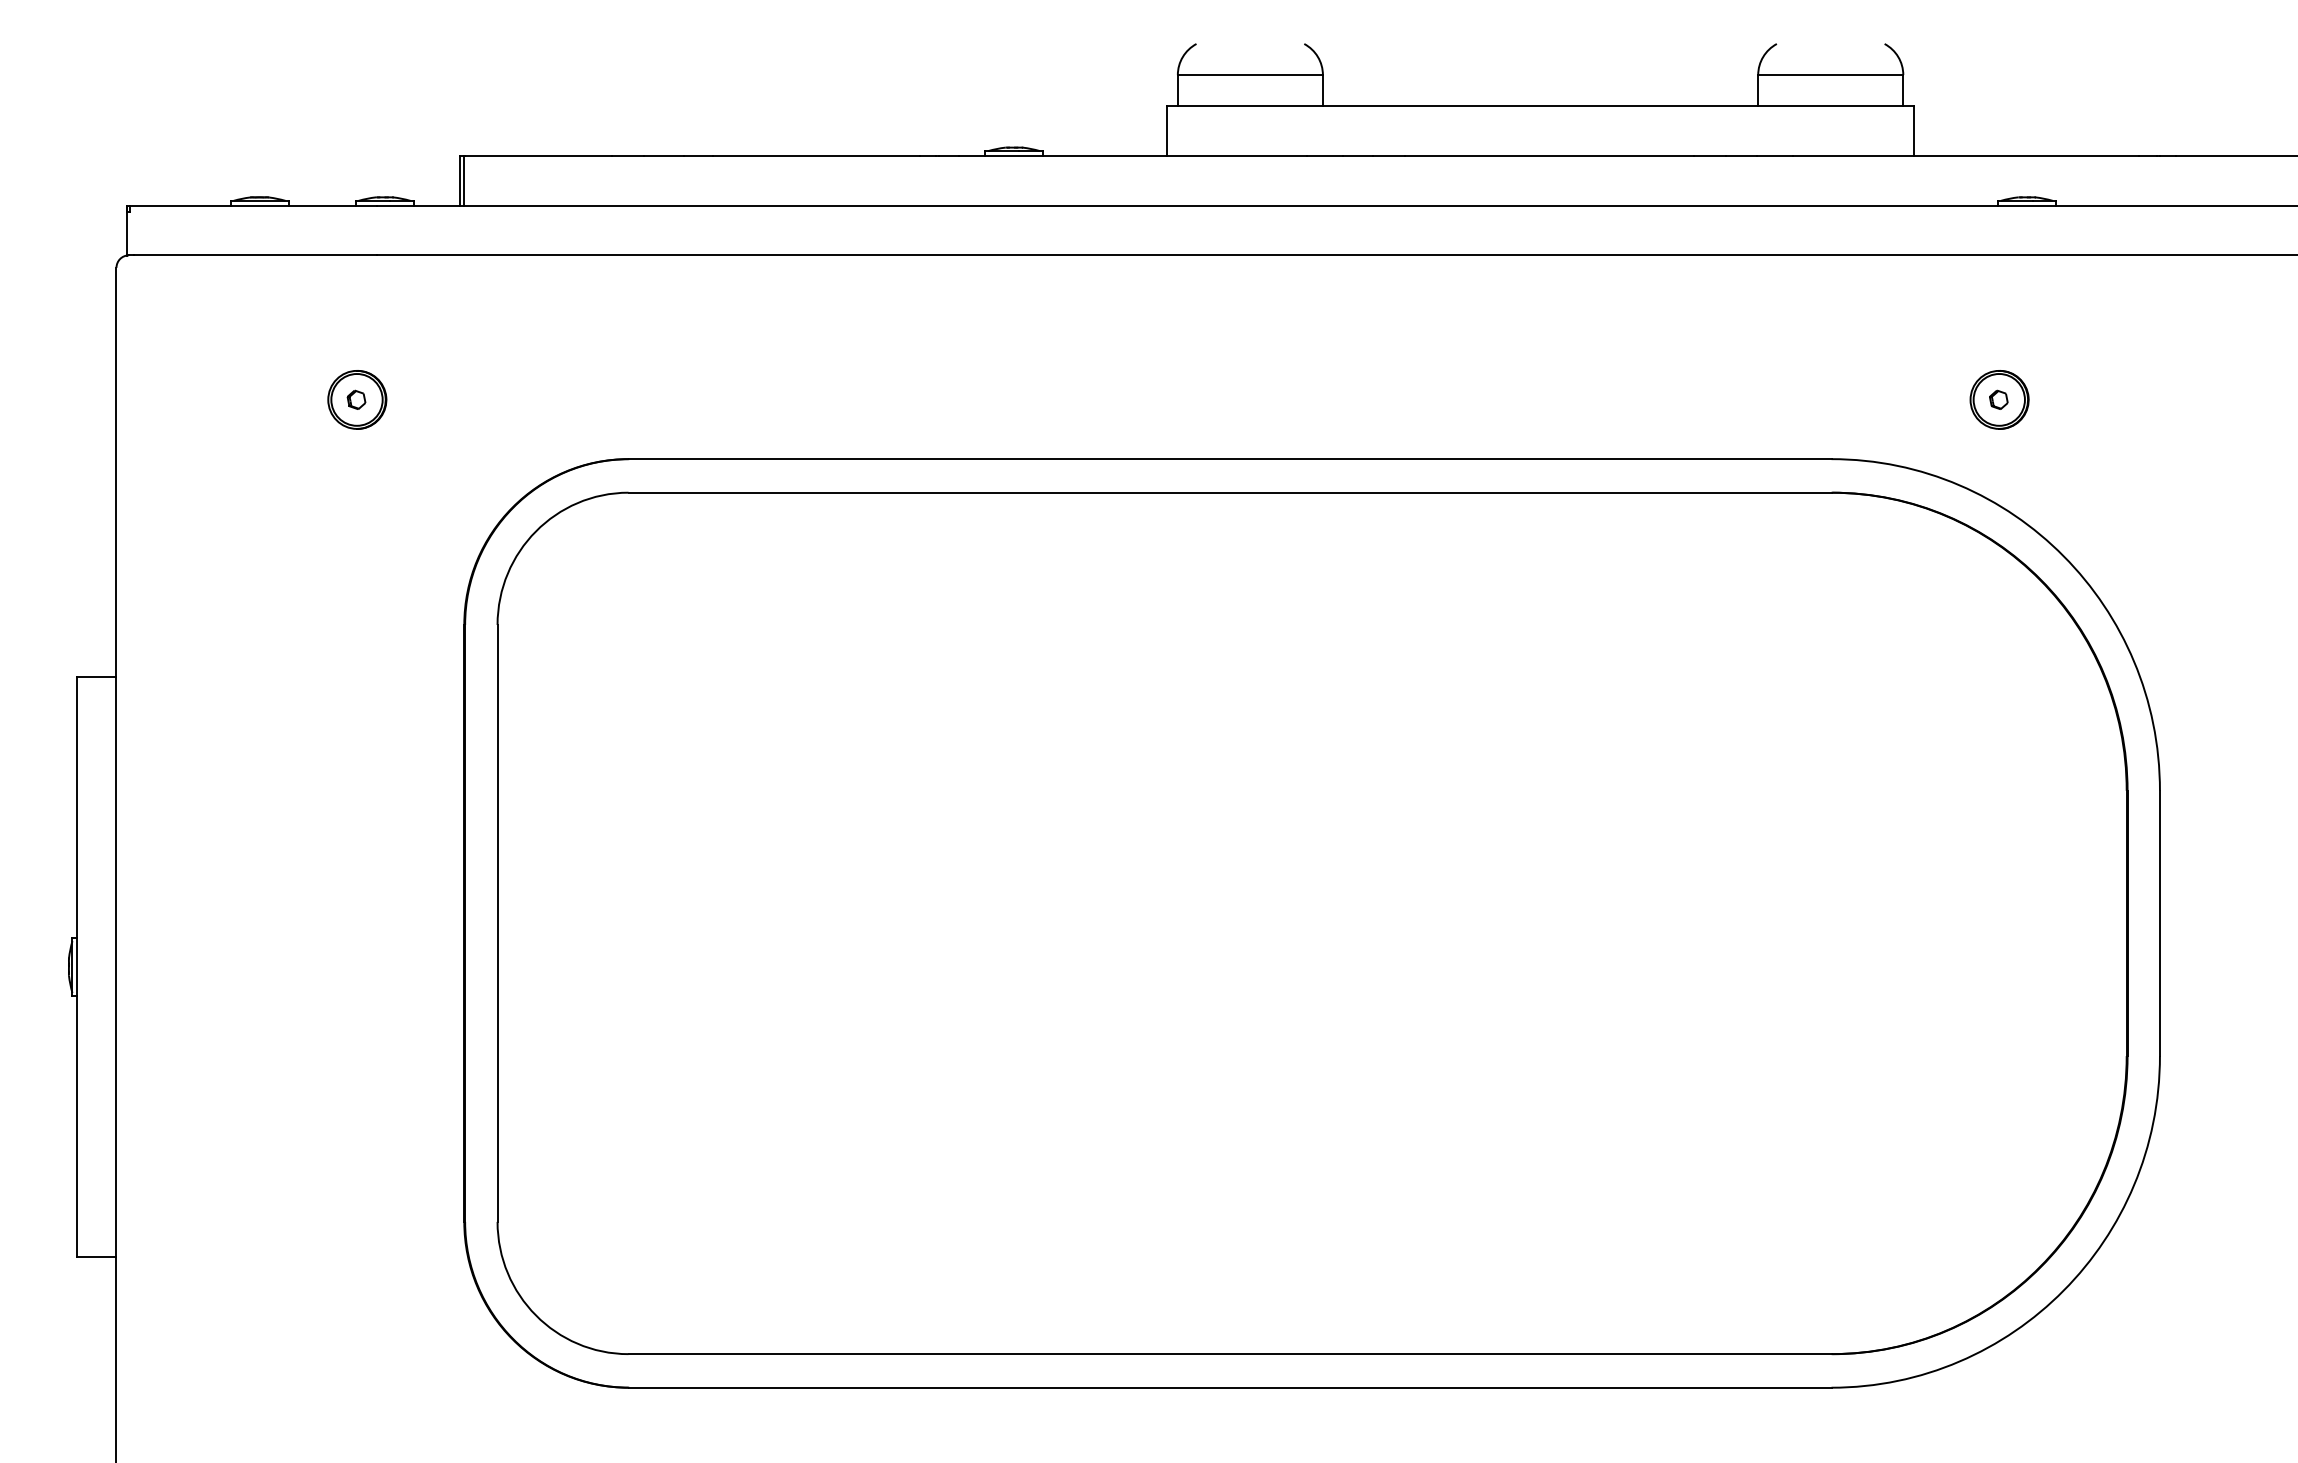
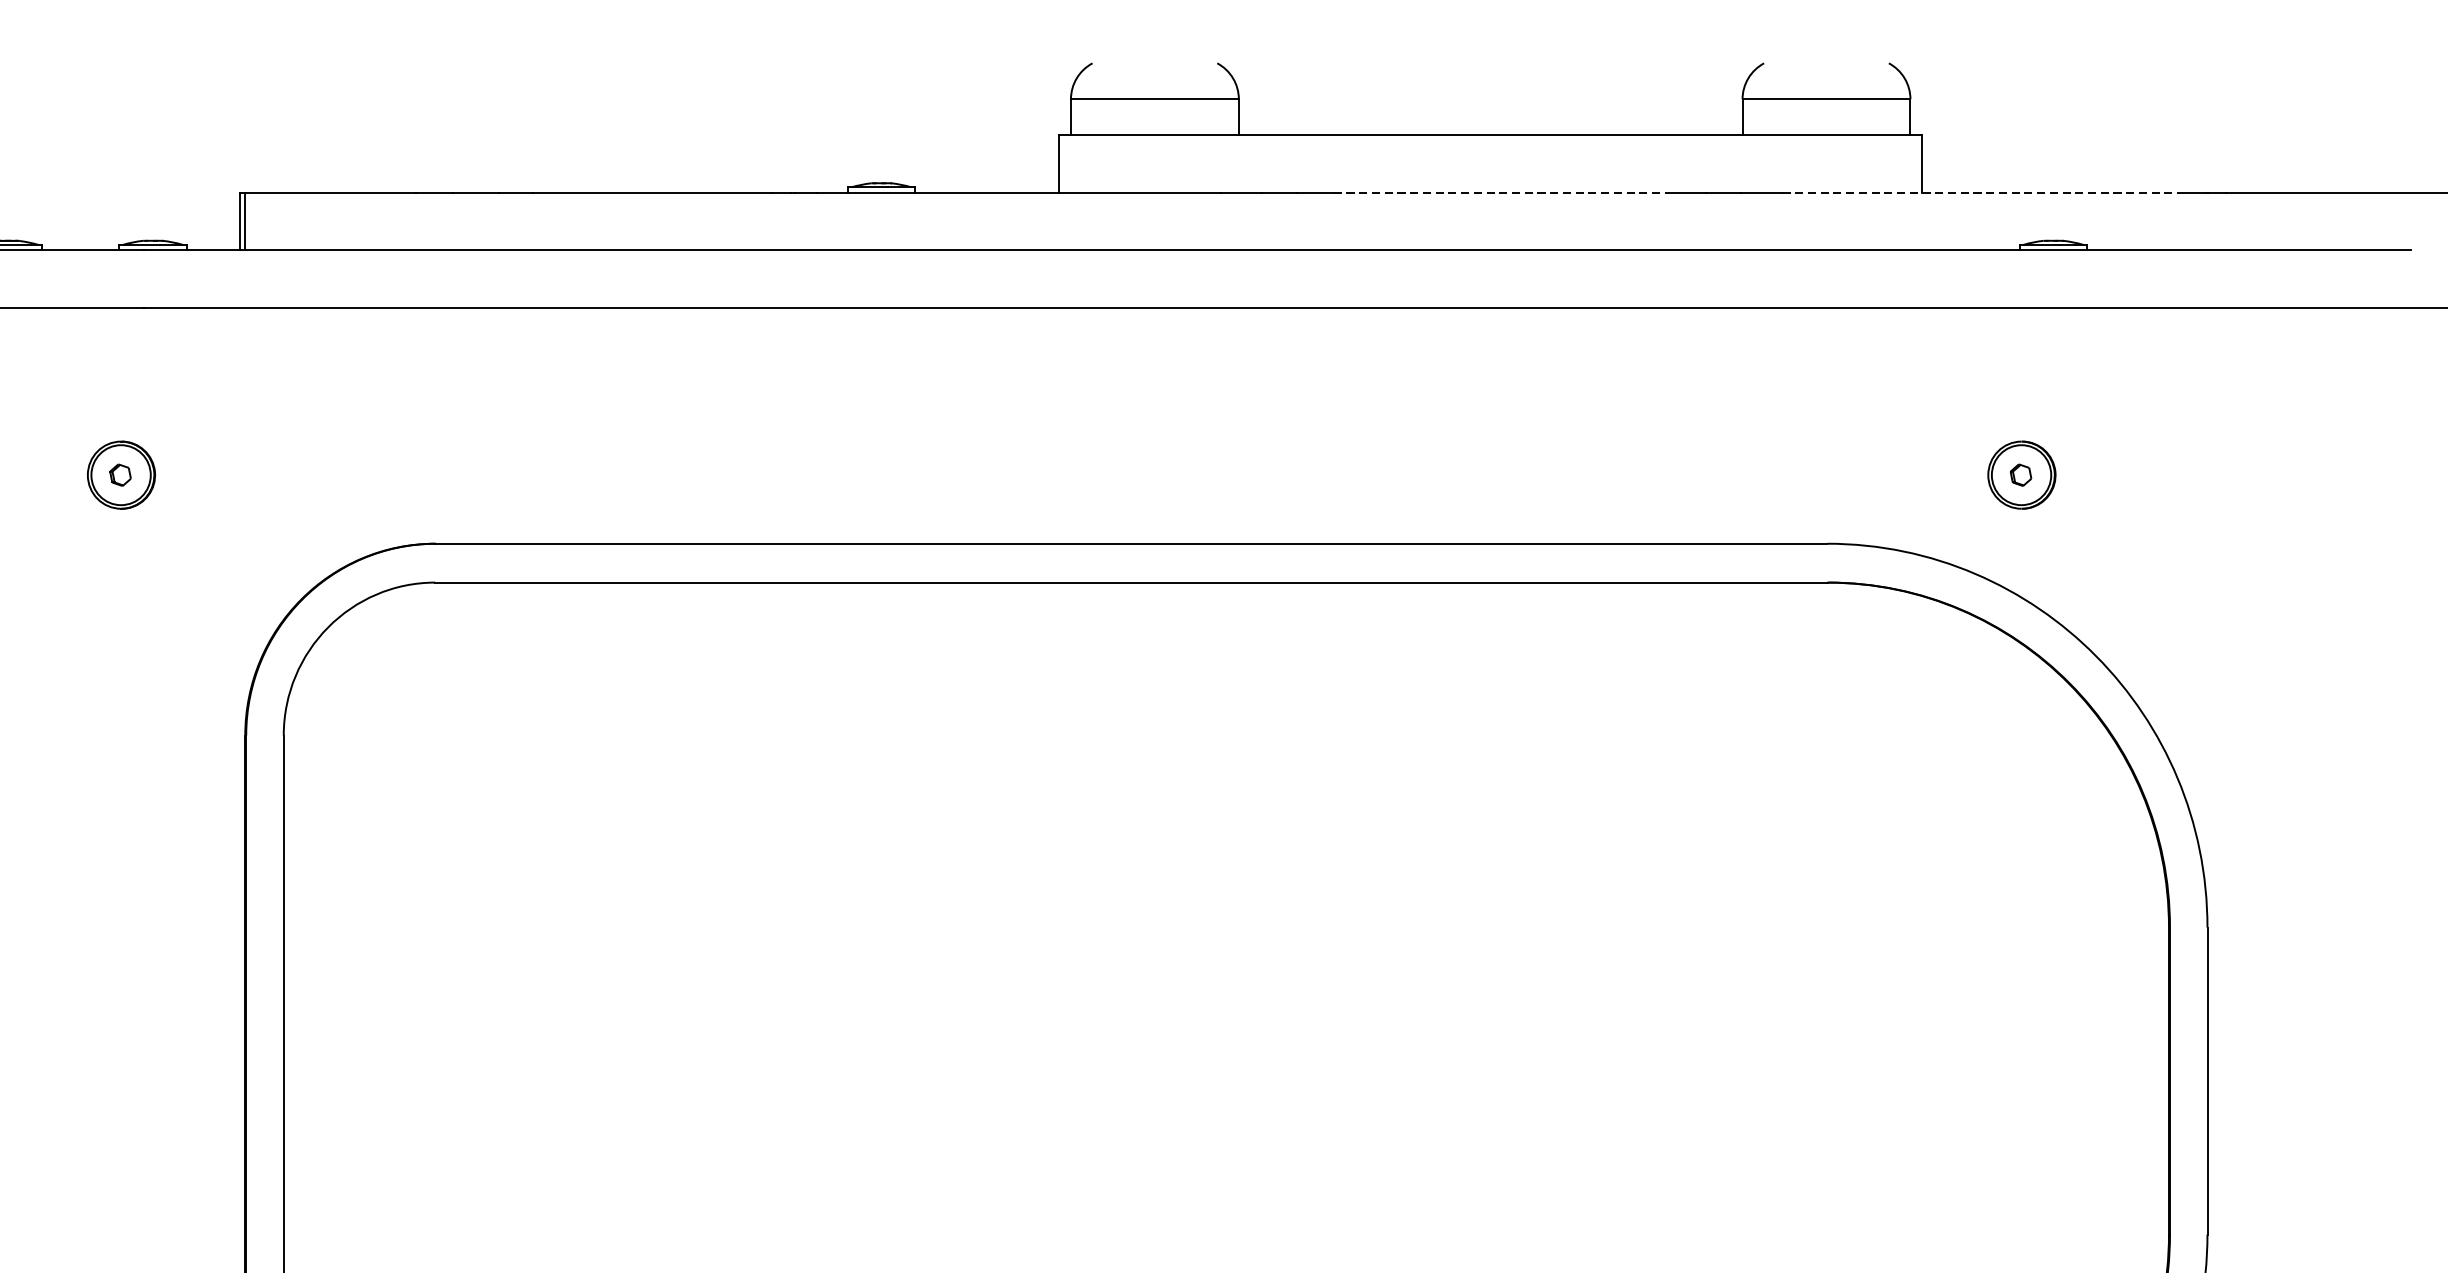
line: (1549, 155) -> (1501, 192), solid -> dashed
line: (1966, 155) -> (1983, 192), solid -> dashed

